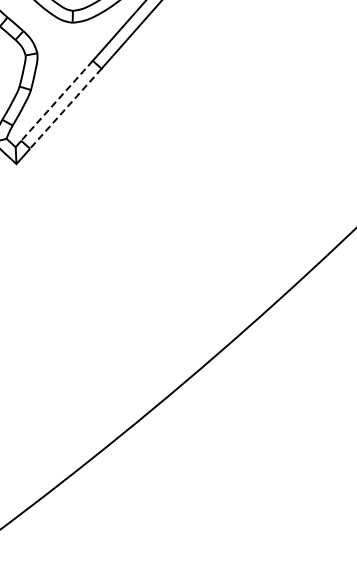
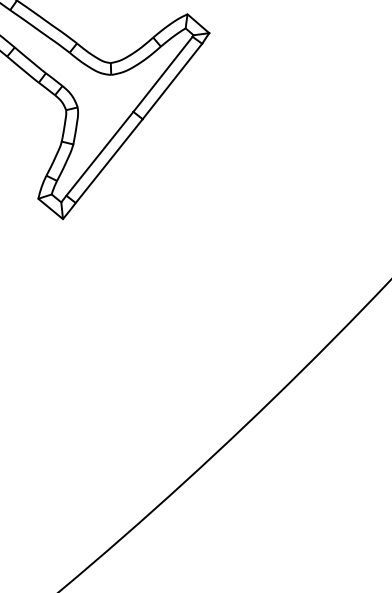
line: (56, 100) -> (99, 153), dashed -> solid
line: (66, 109) -> (109, 161), dashed -> solid

